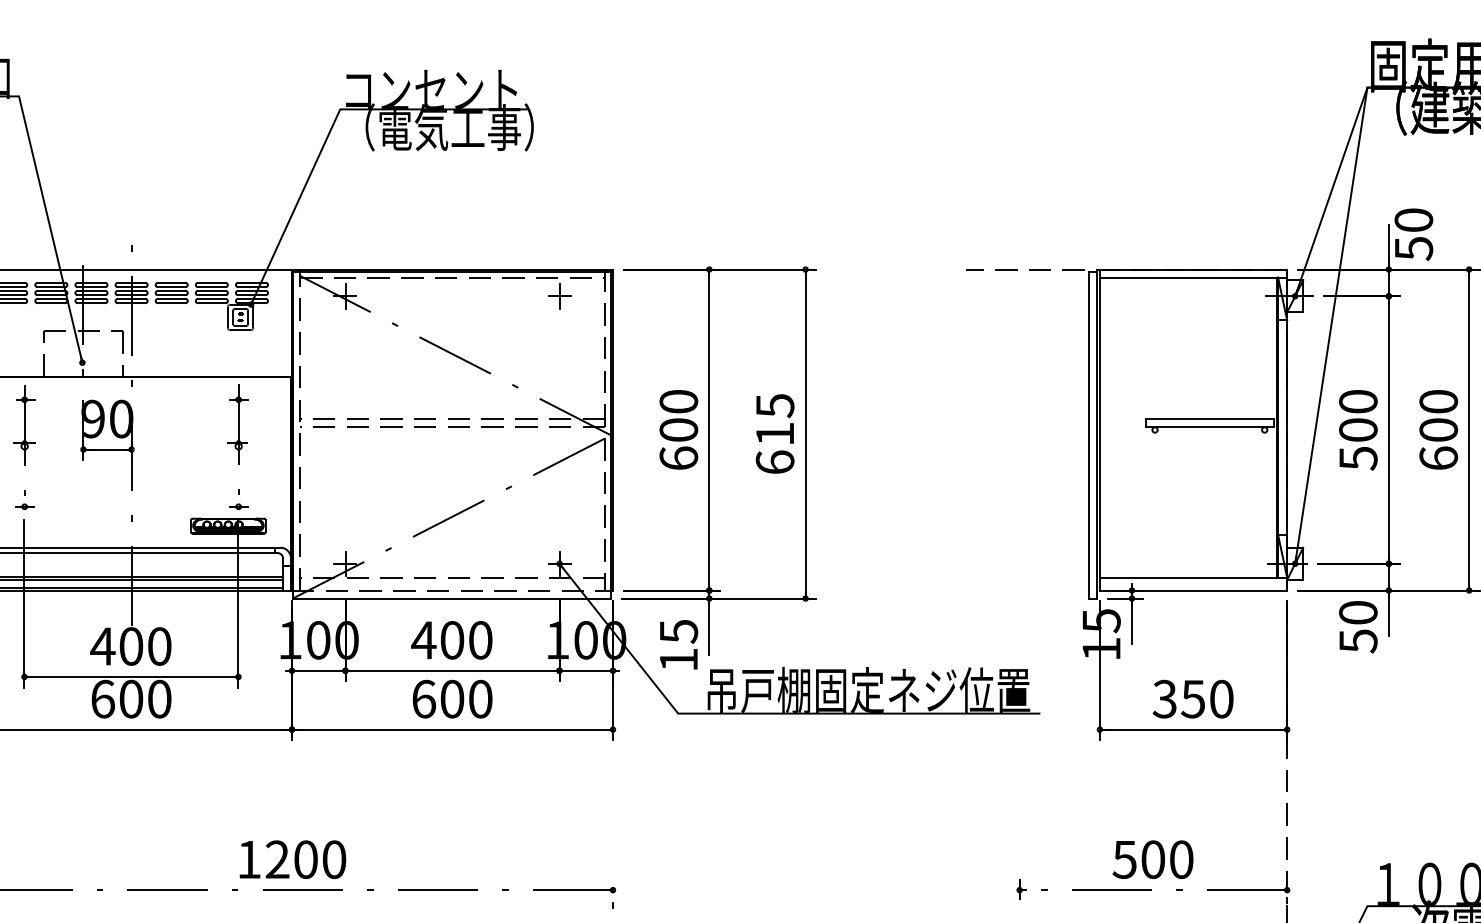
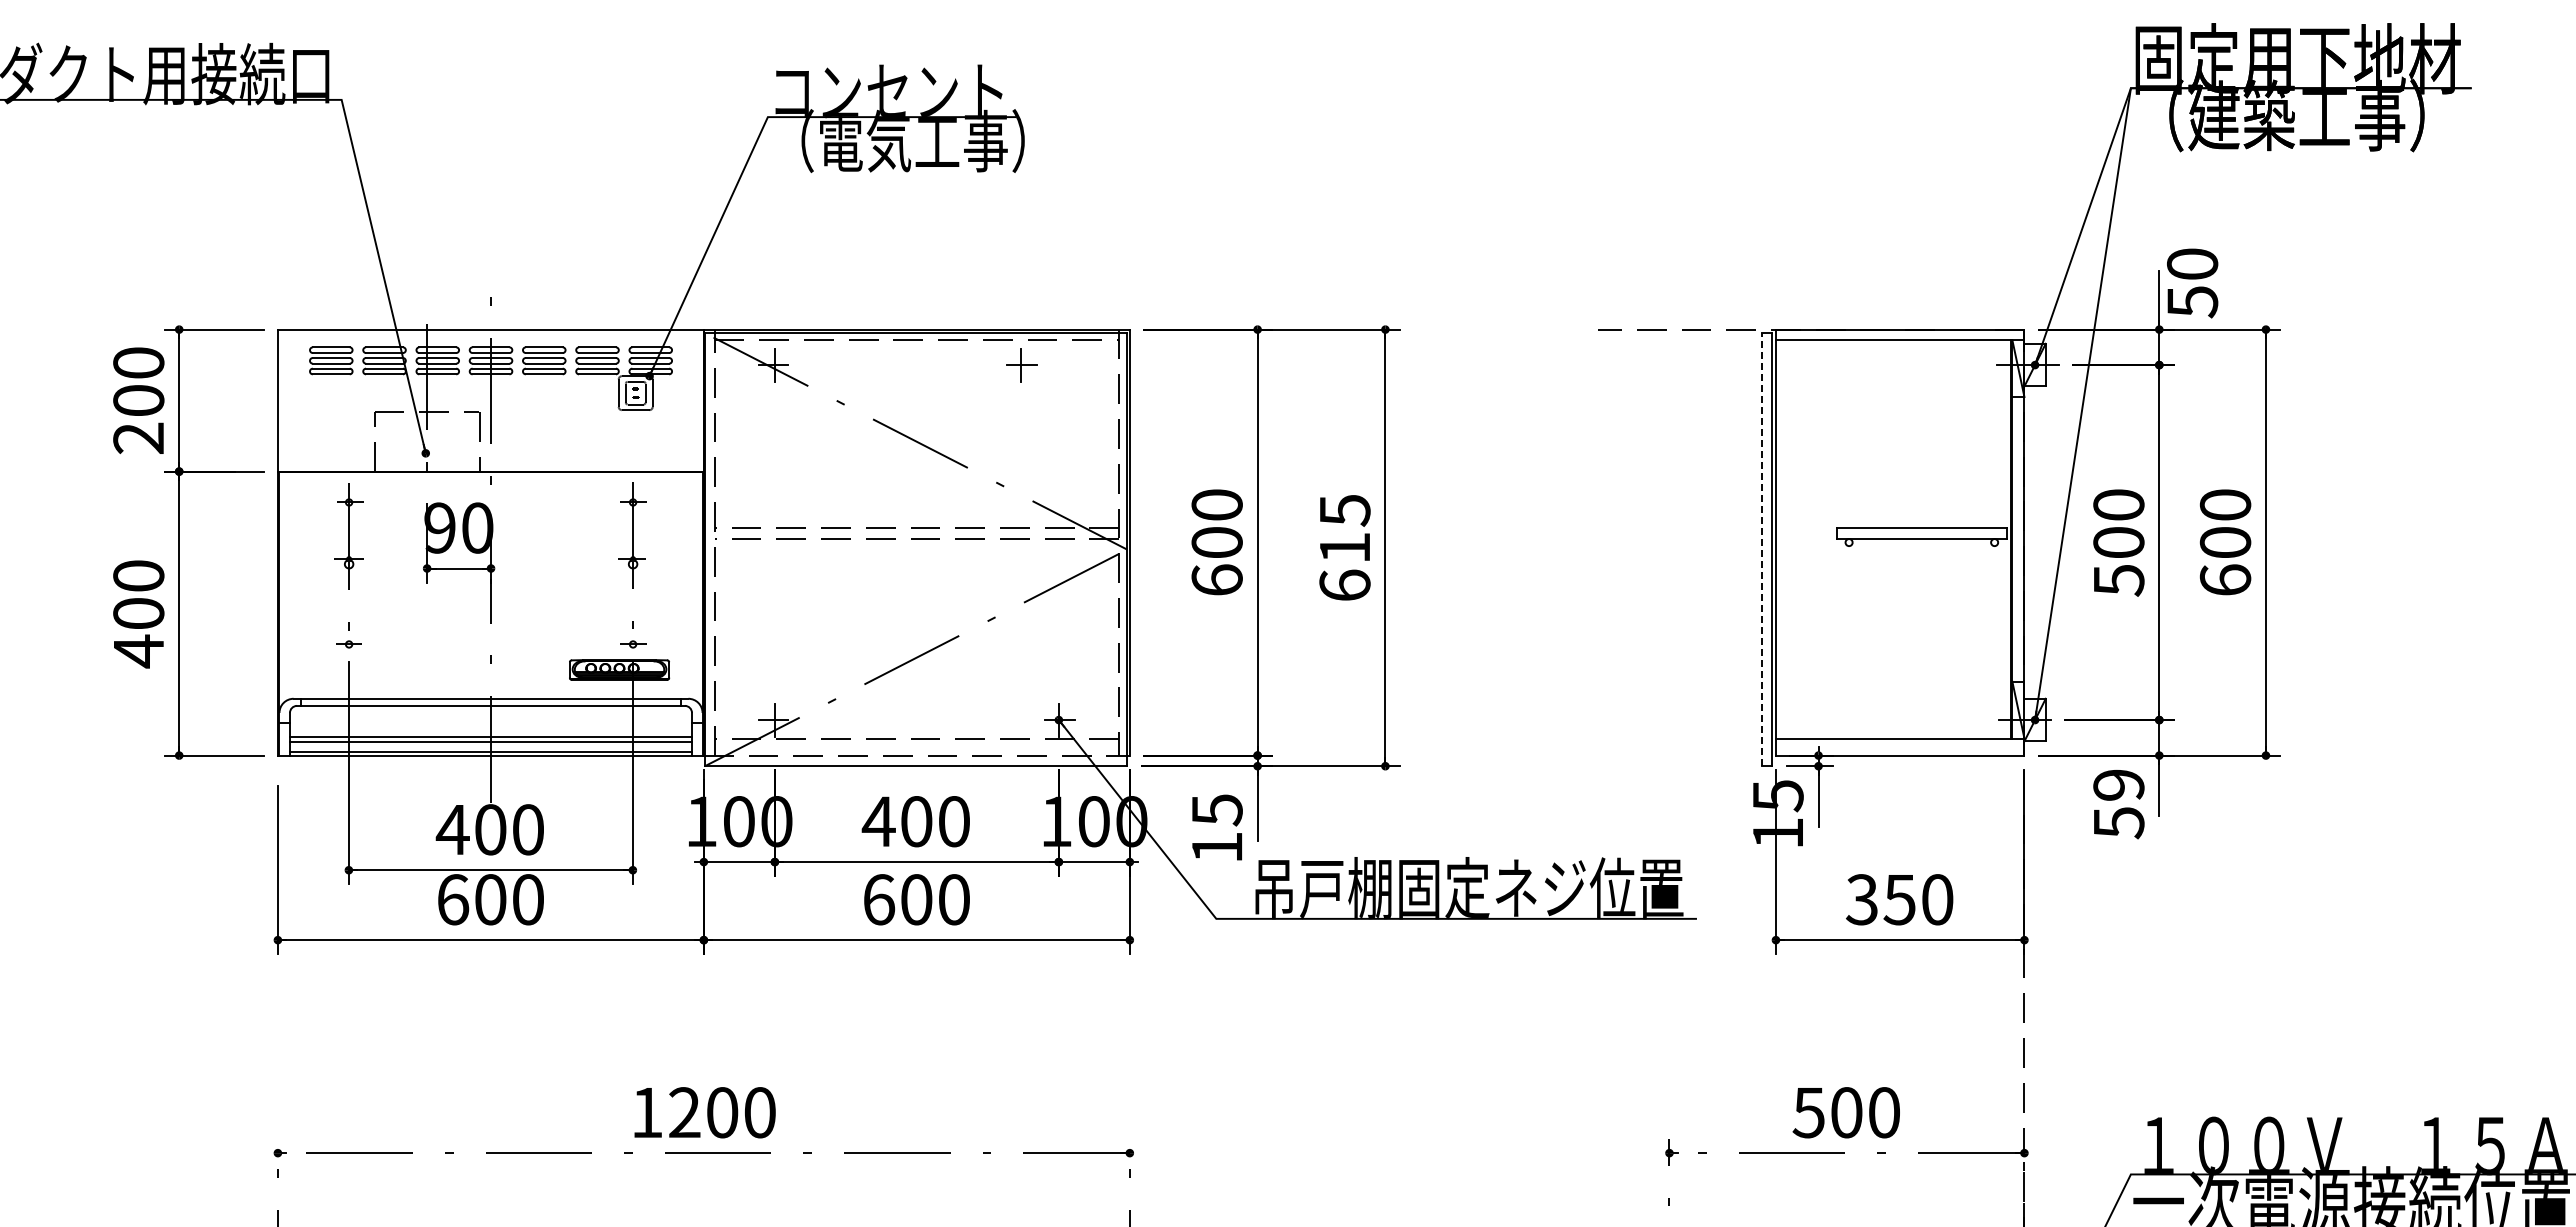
part: (559, 296) -> (1021, 365), moved
line: (1089, 435) -> (1761, 549), solid -> dashed
text: (1358, 612) -> (2118, 784), 50 -> 59

